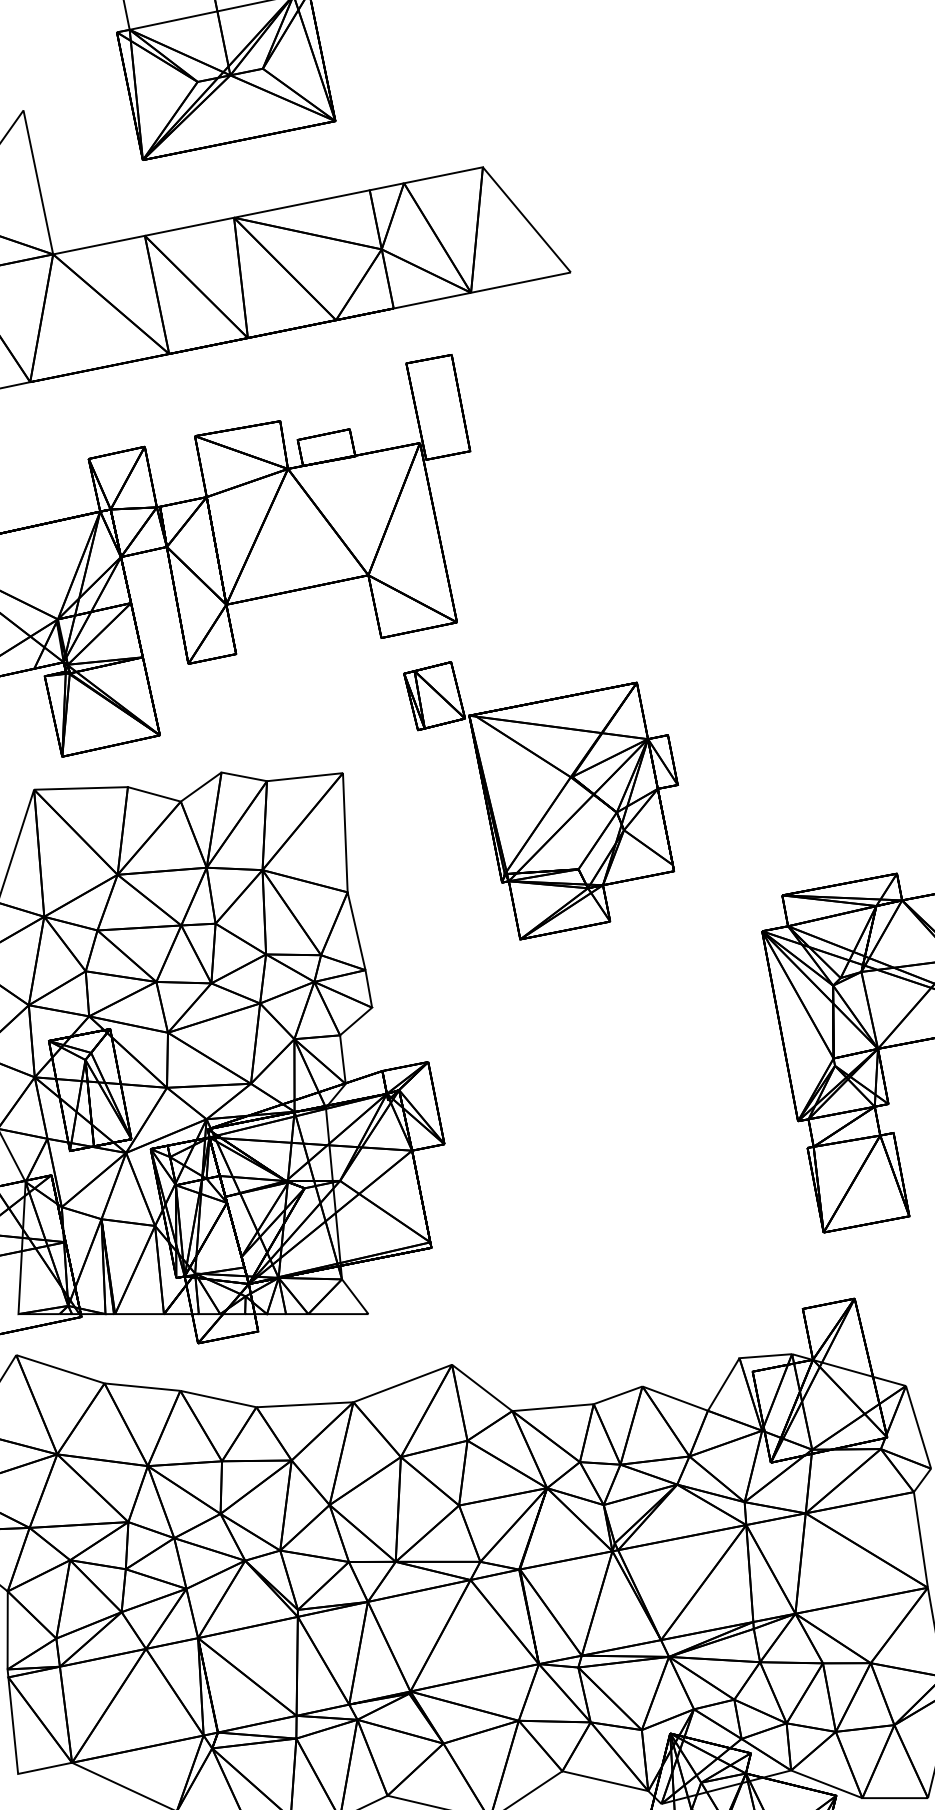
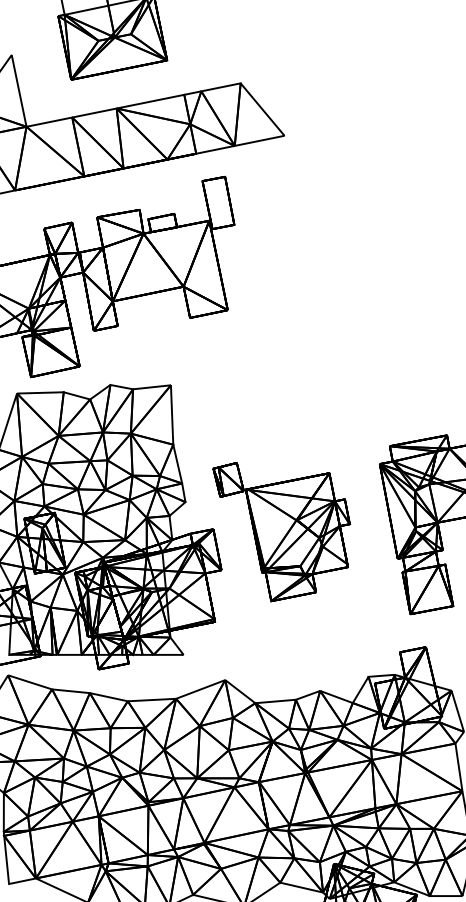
part: (540, 801) -> (281, 532), moved

